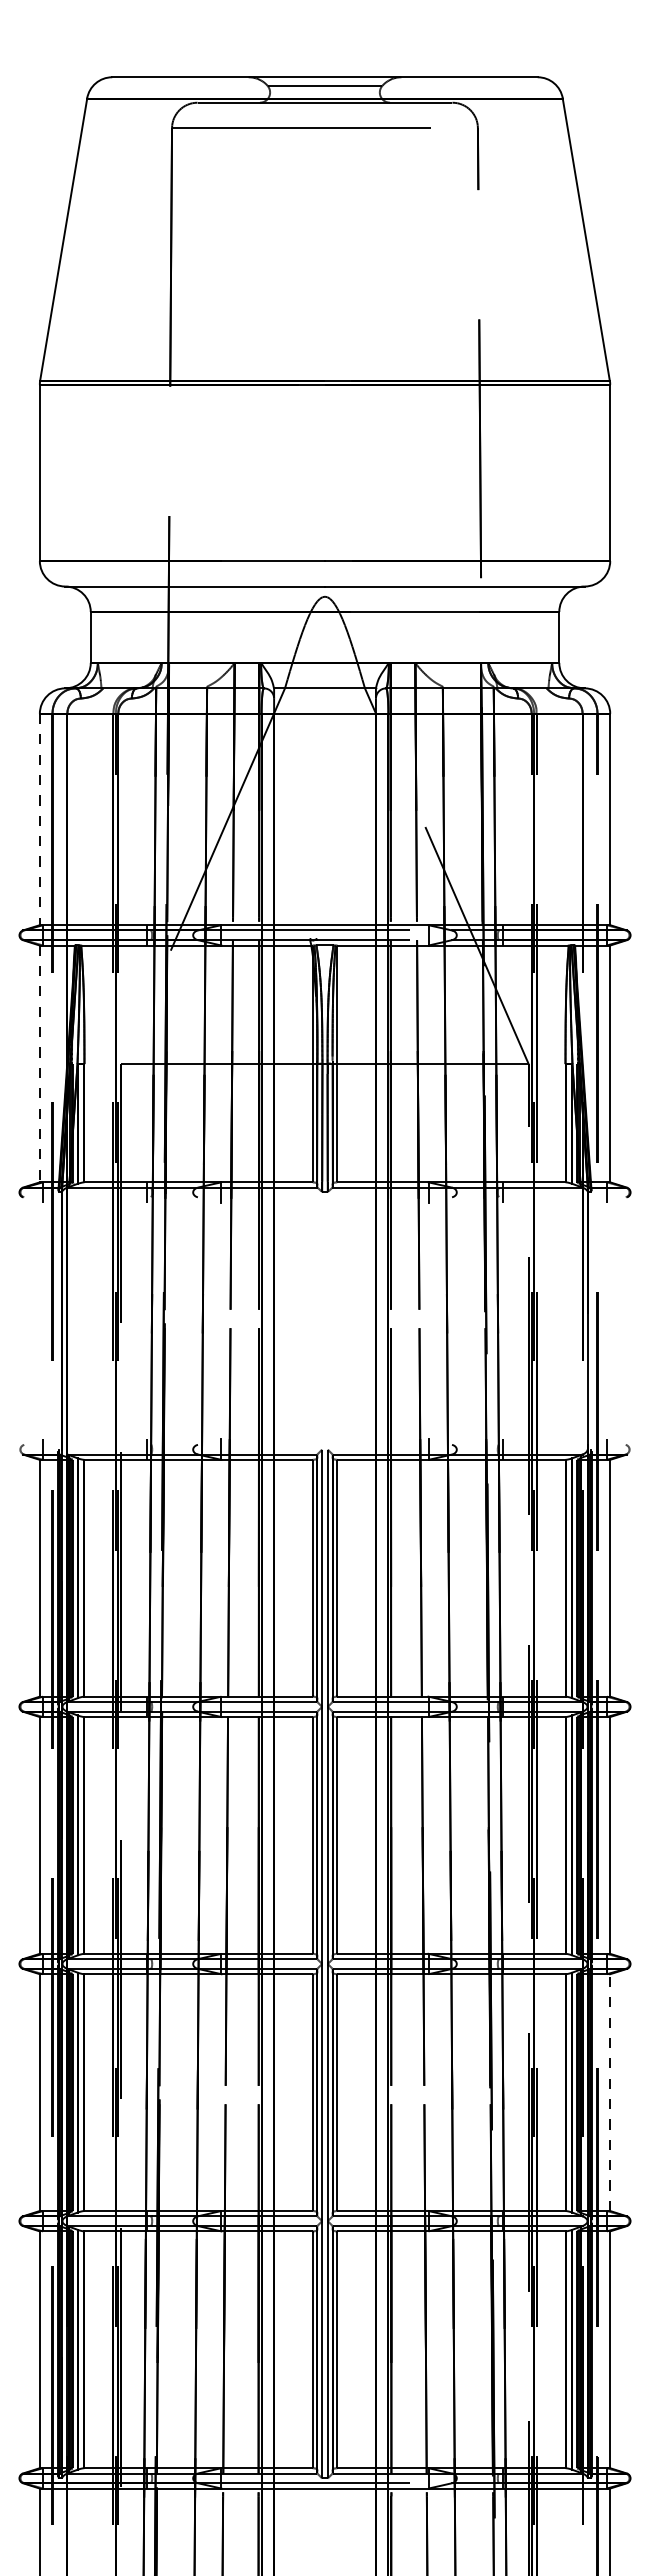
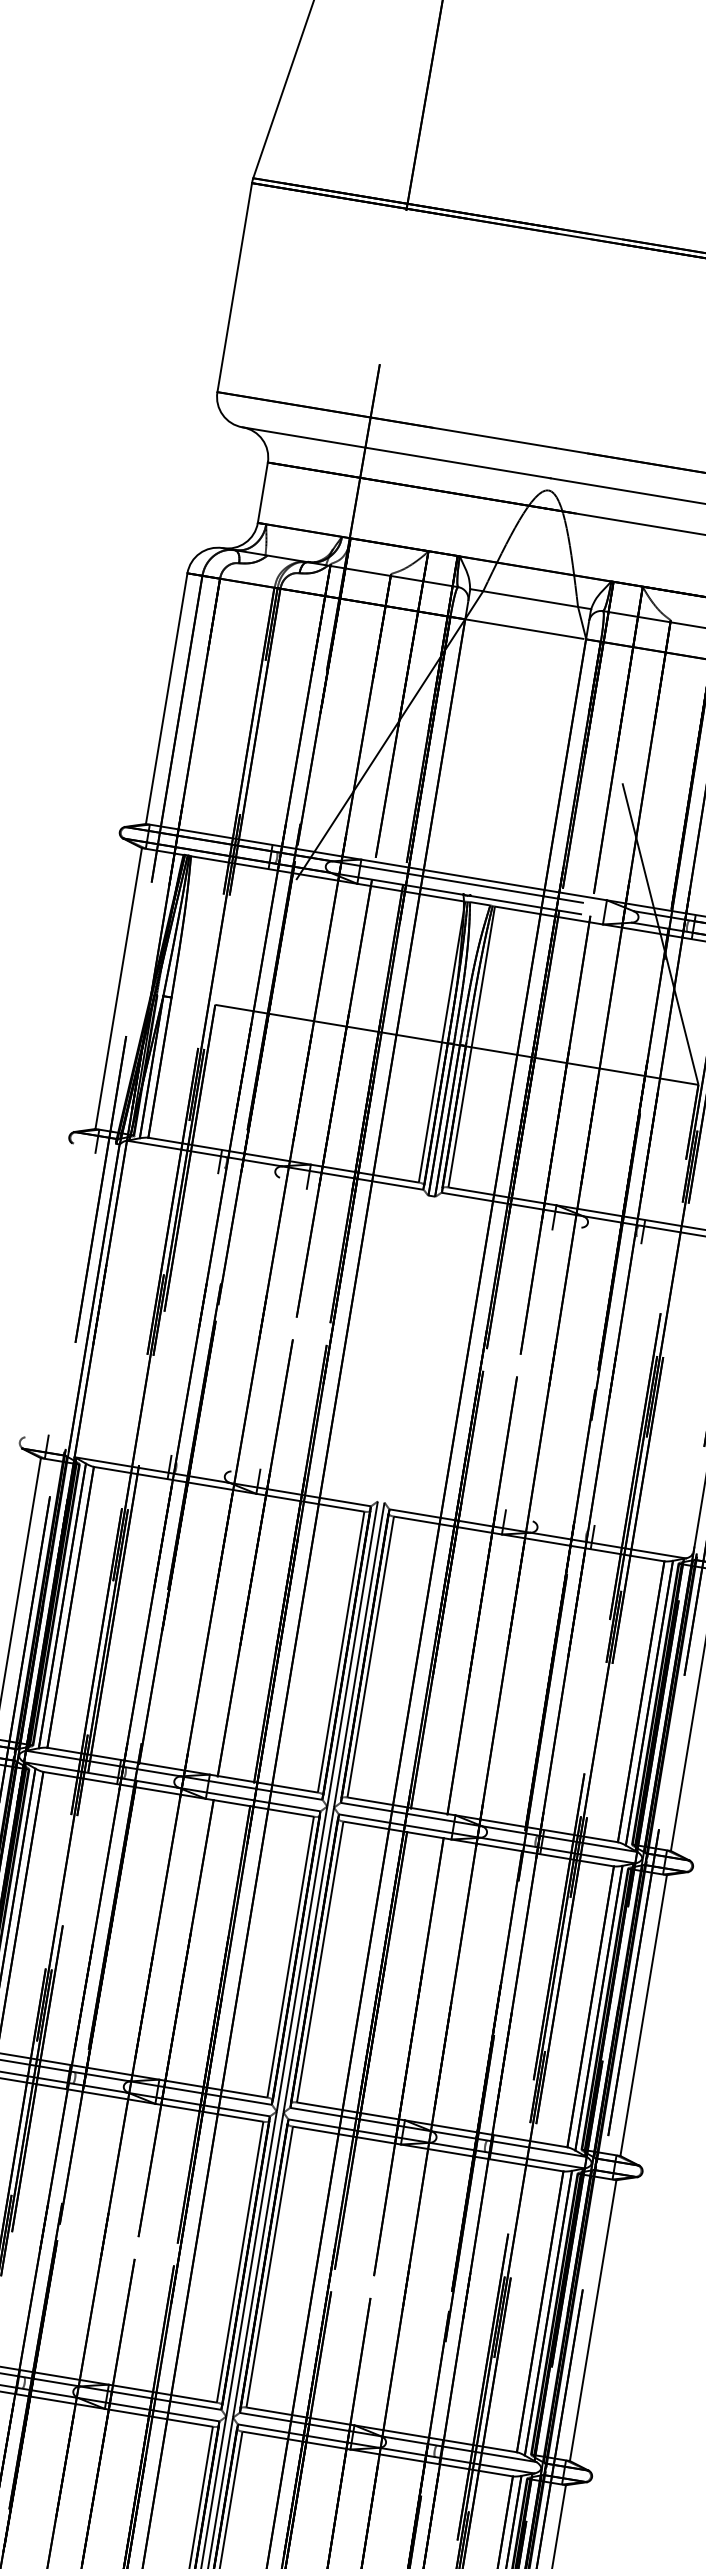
line: (39, 819) -> (166, 698), dashed -> solid
line: (39, 1064) -> (118, 989), dashed -> solid
line: (610, 2092) -> (593, 2320), dashed -> solid

